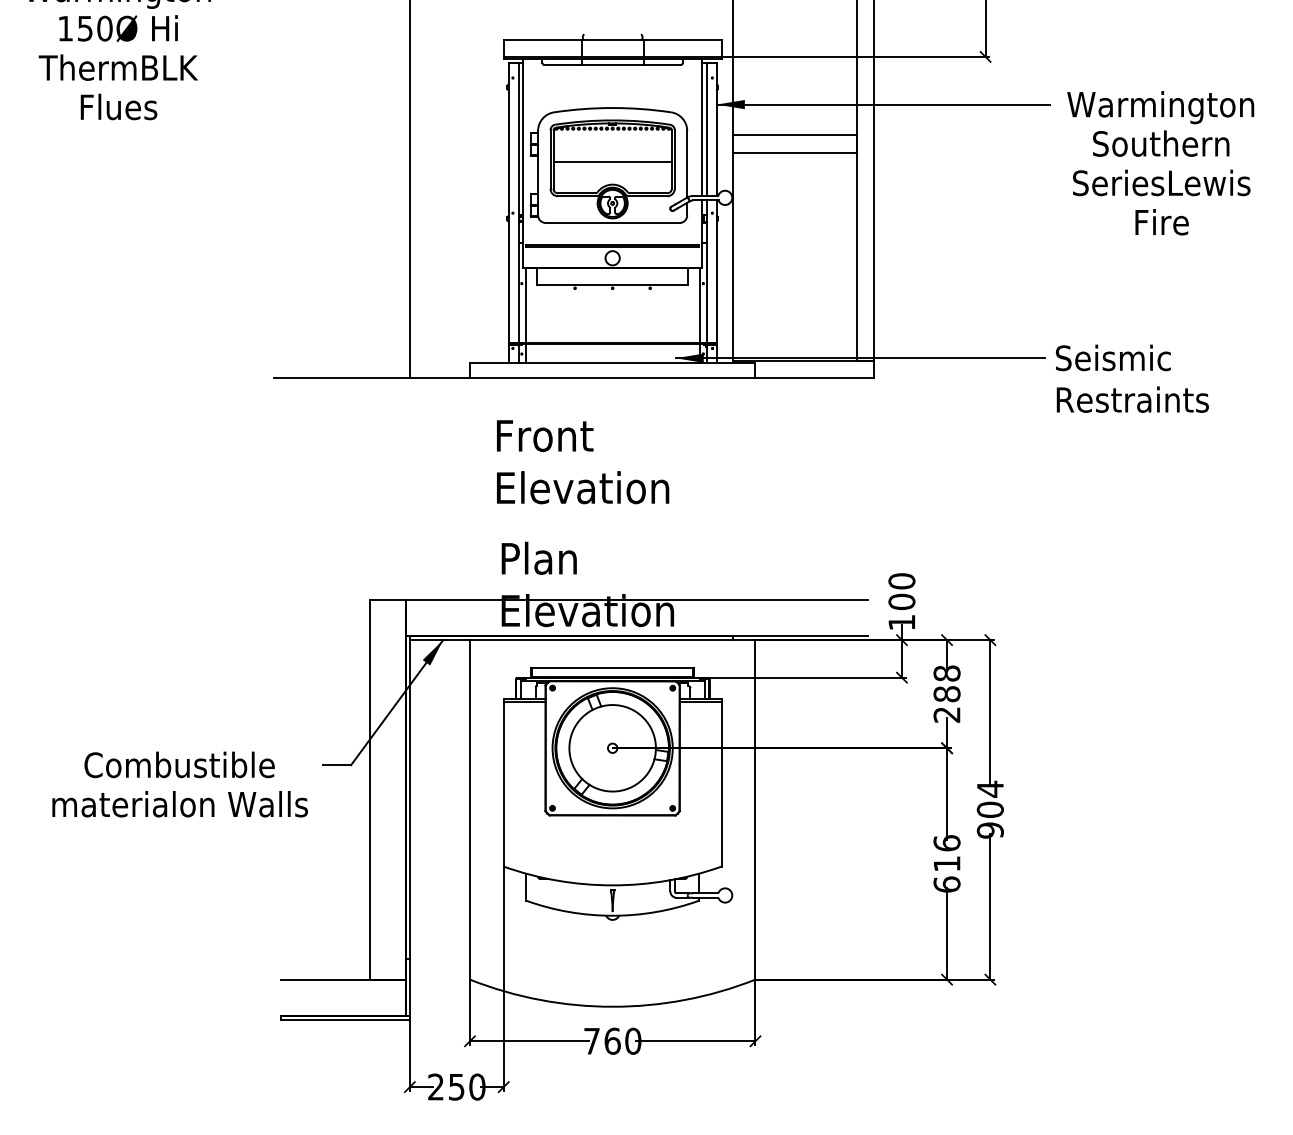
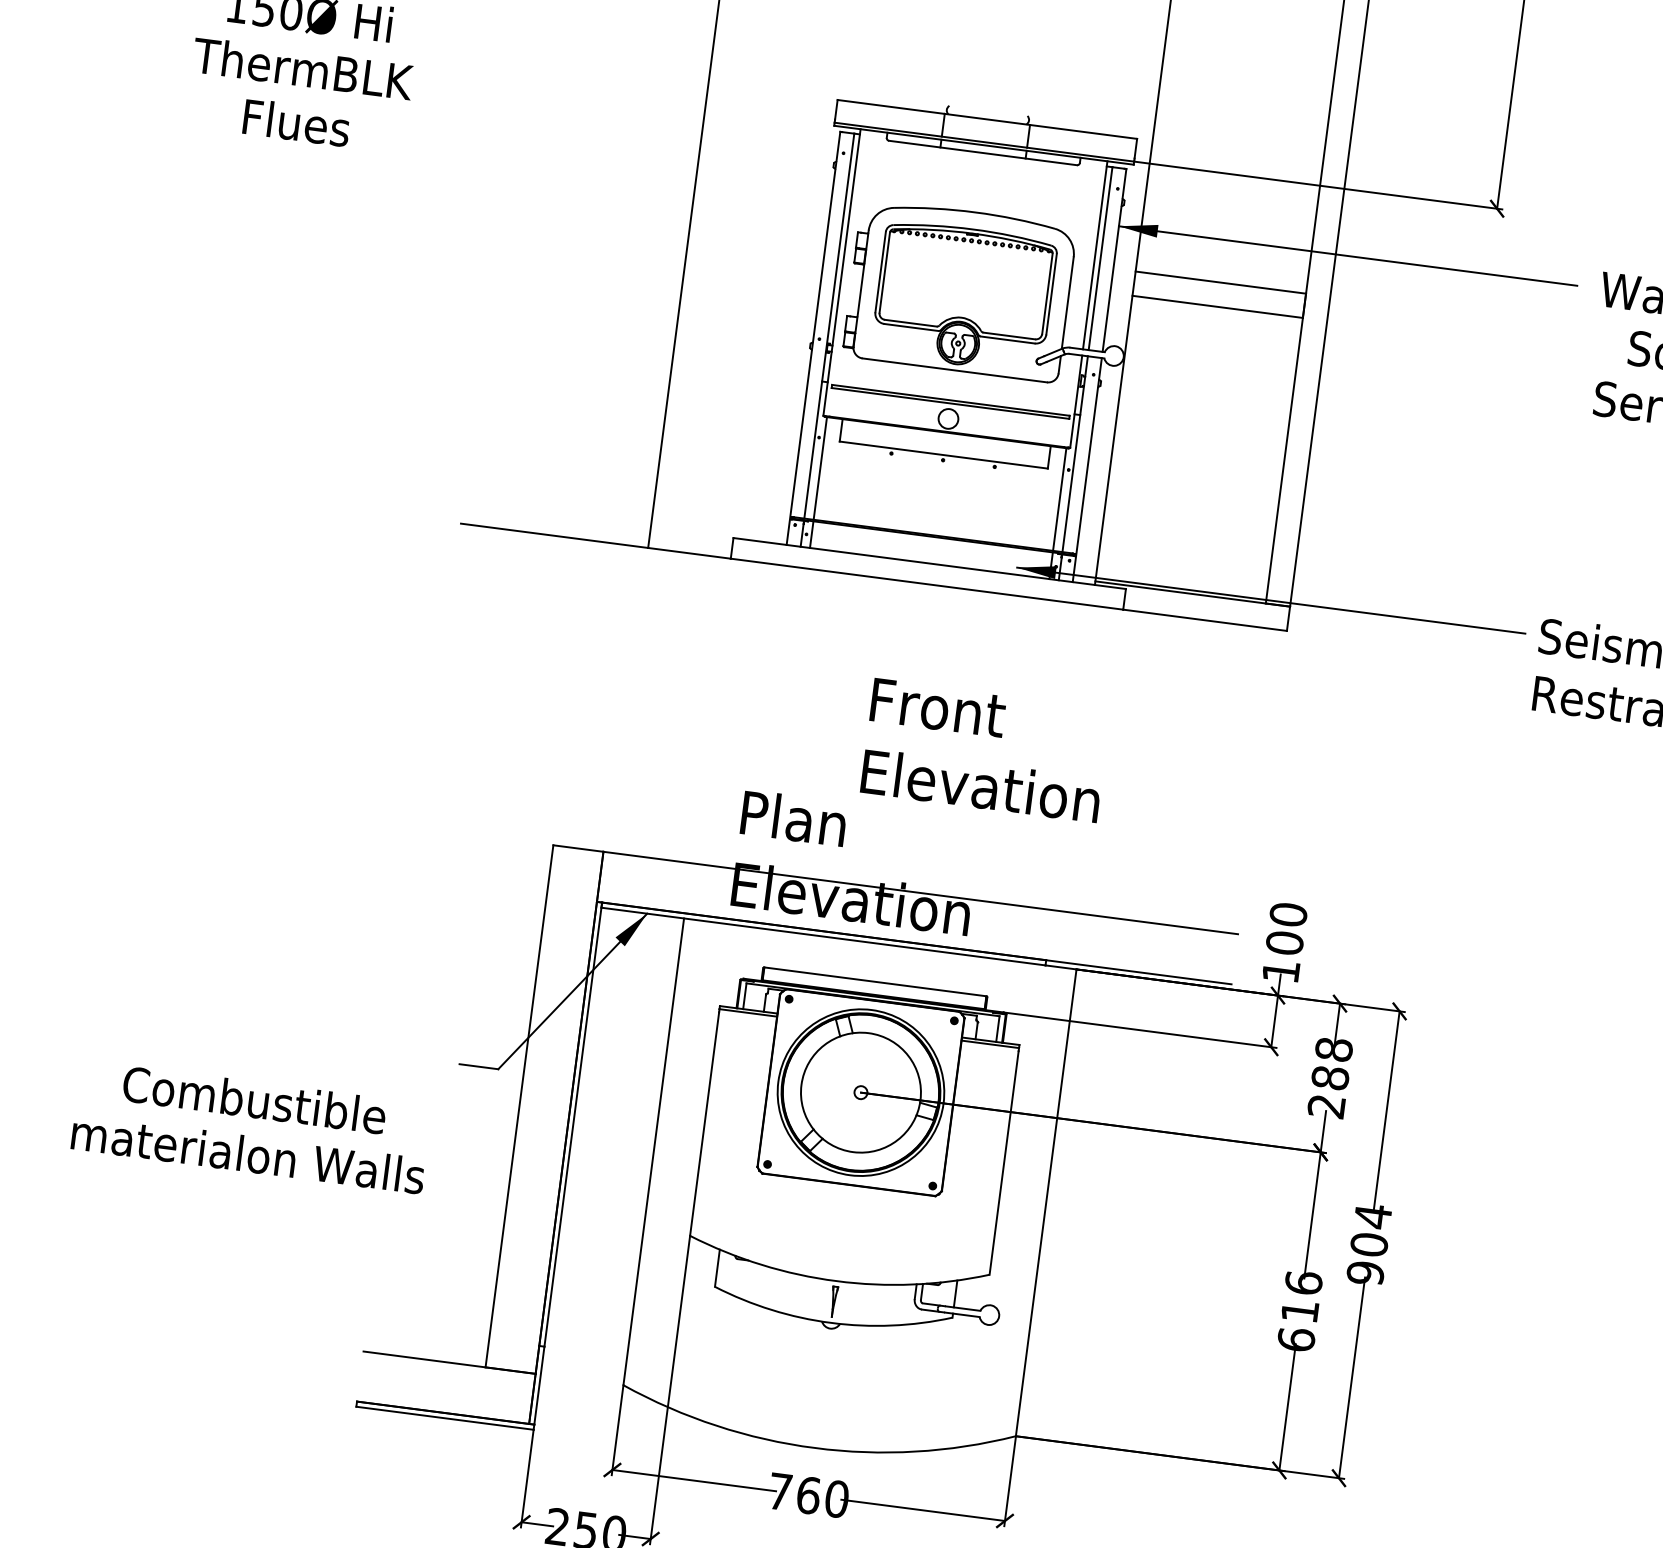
line: (612, 162) -> (965, 287), removed
text: (583, 462) -> (986, 751), moved
text: (179, 784) -> (250, 1126), moved

